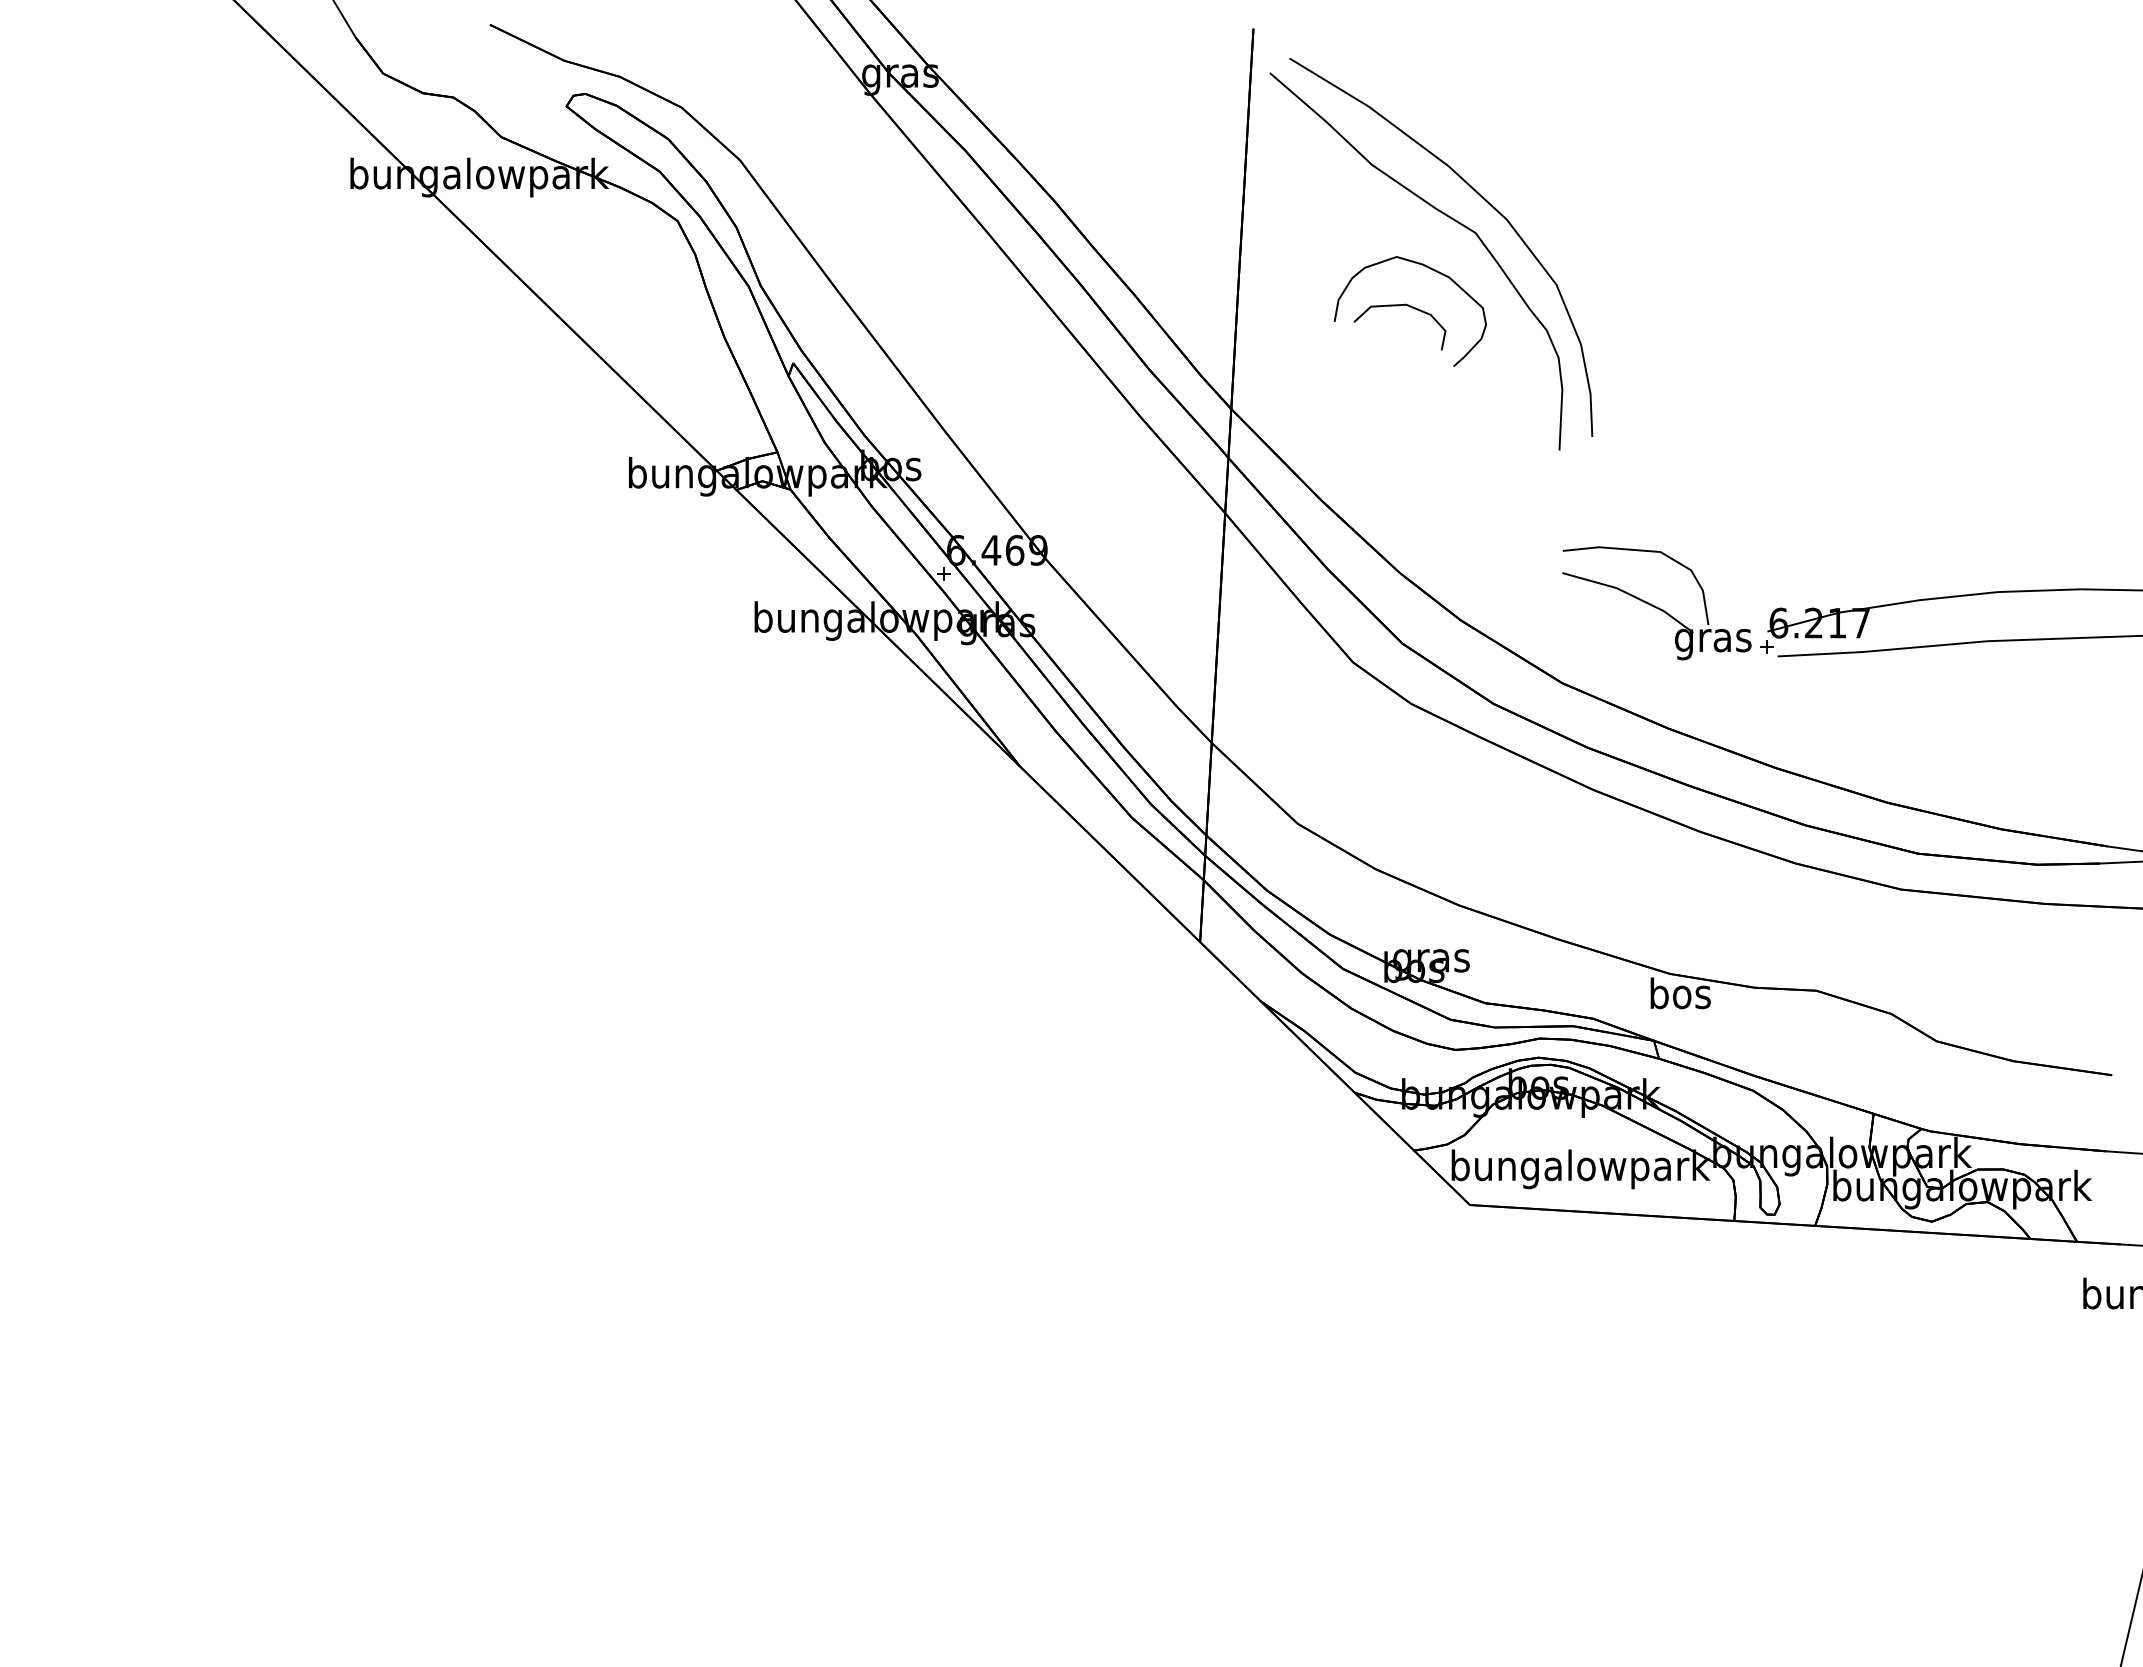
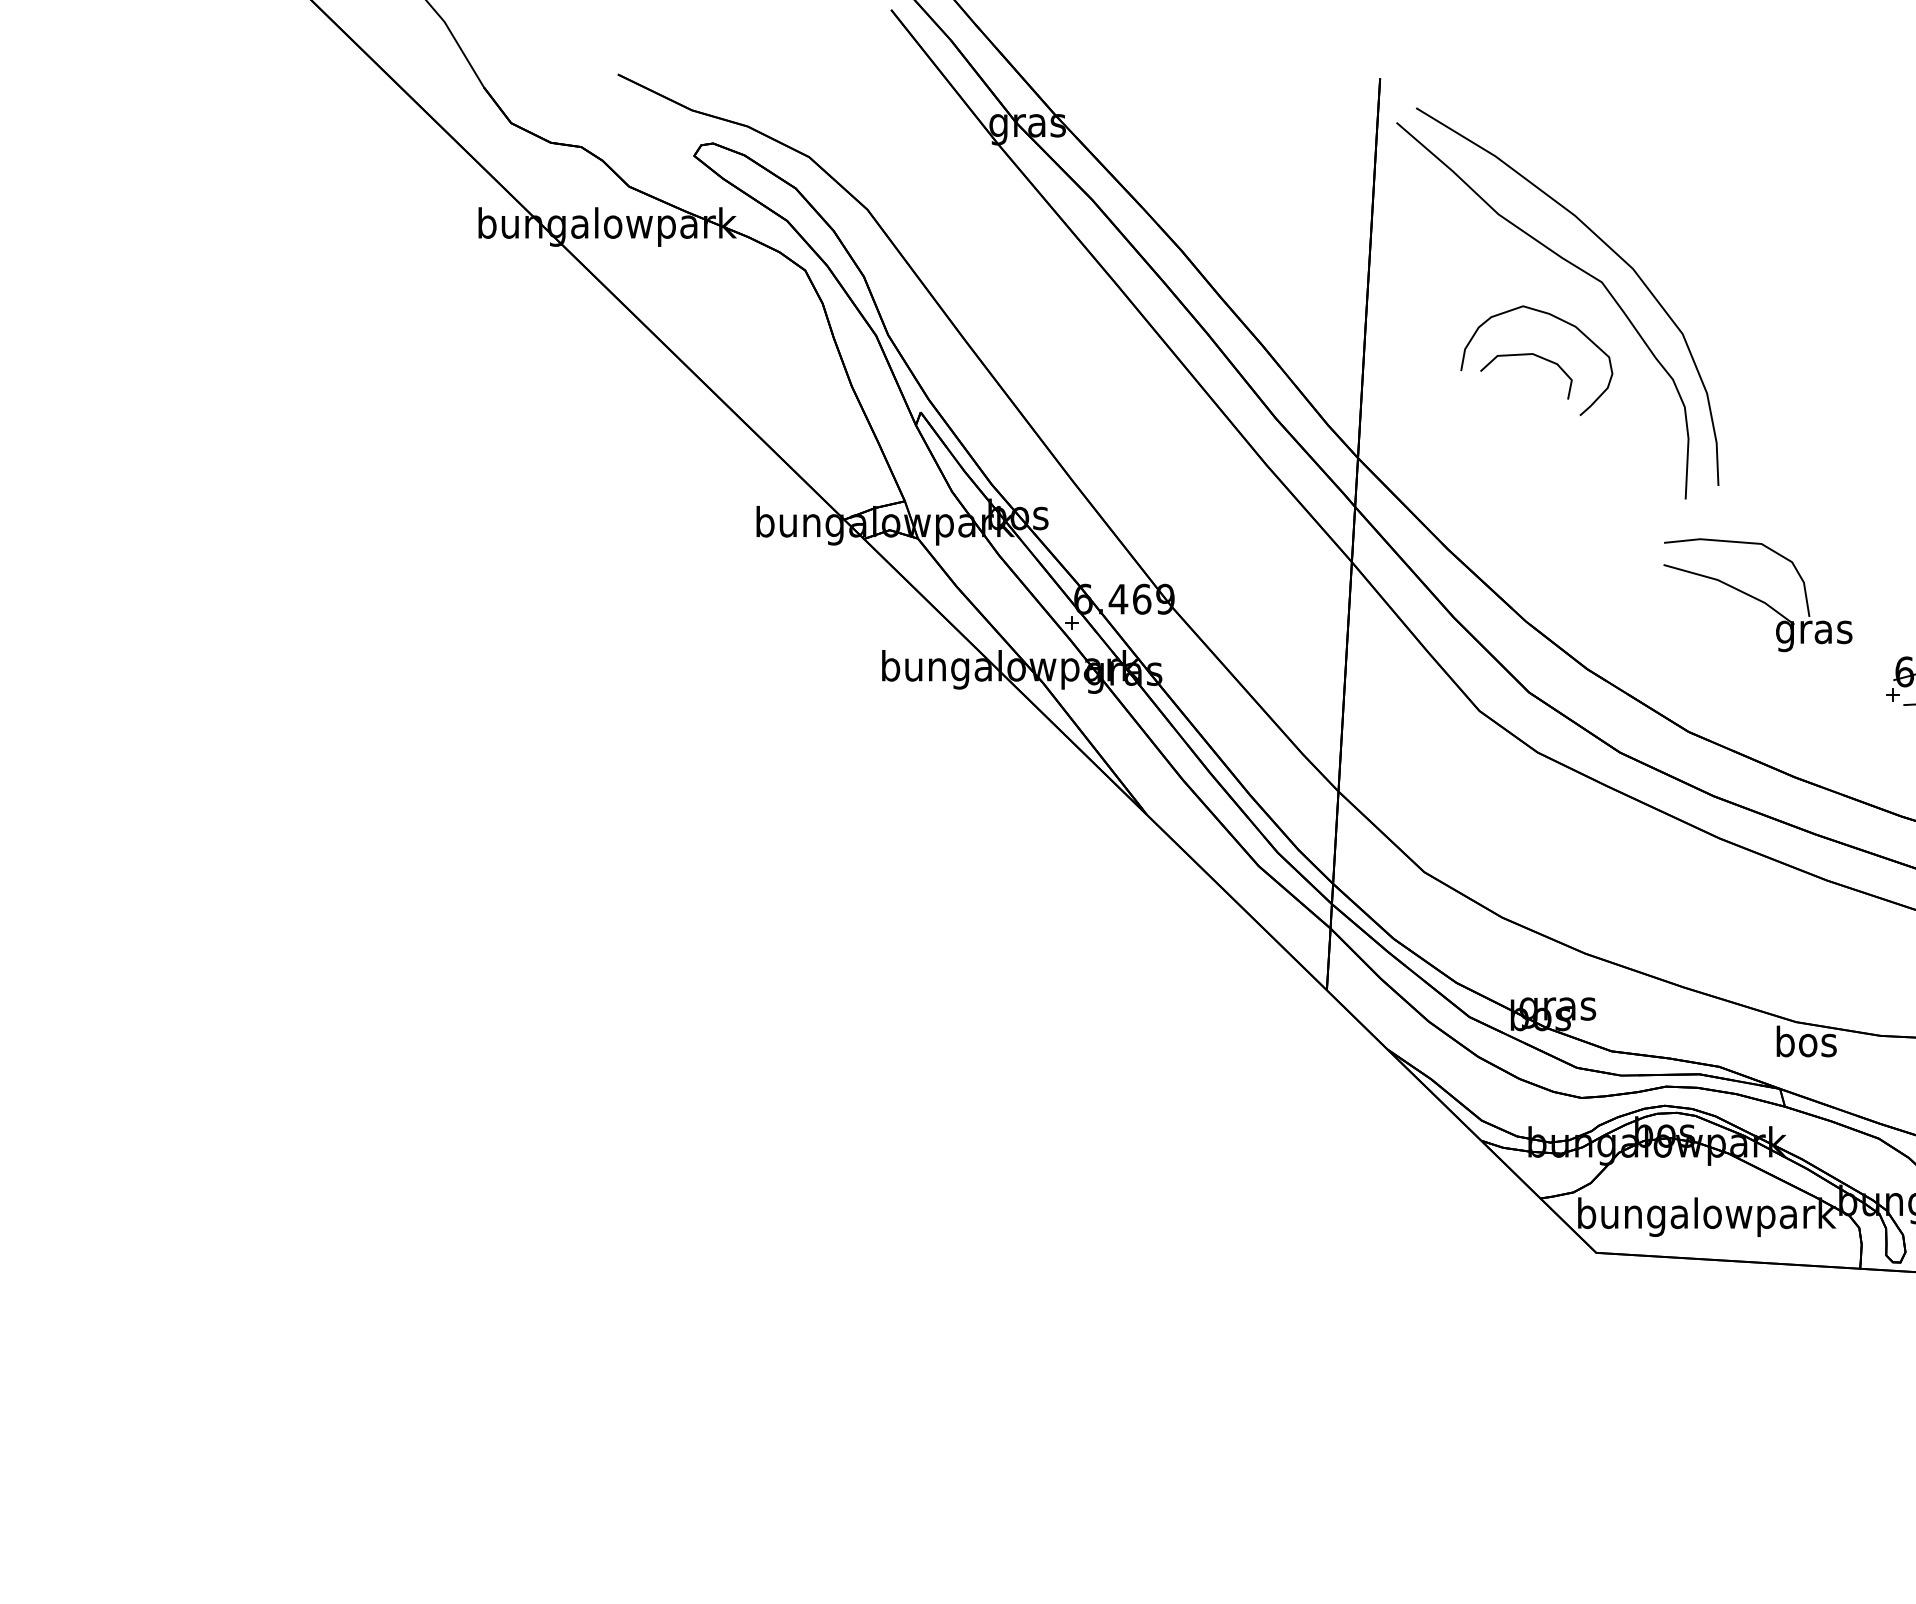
part: (1656, 603) -> (1757, 595), moved

